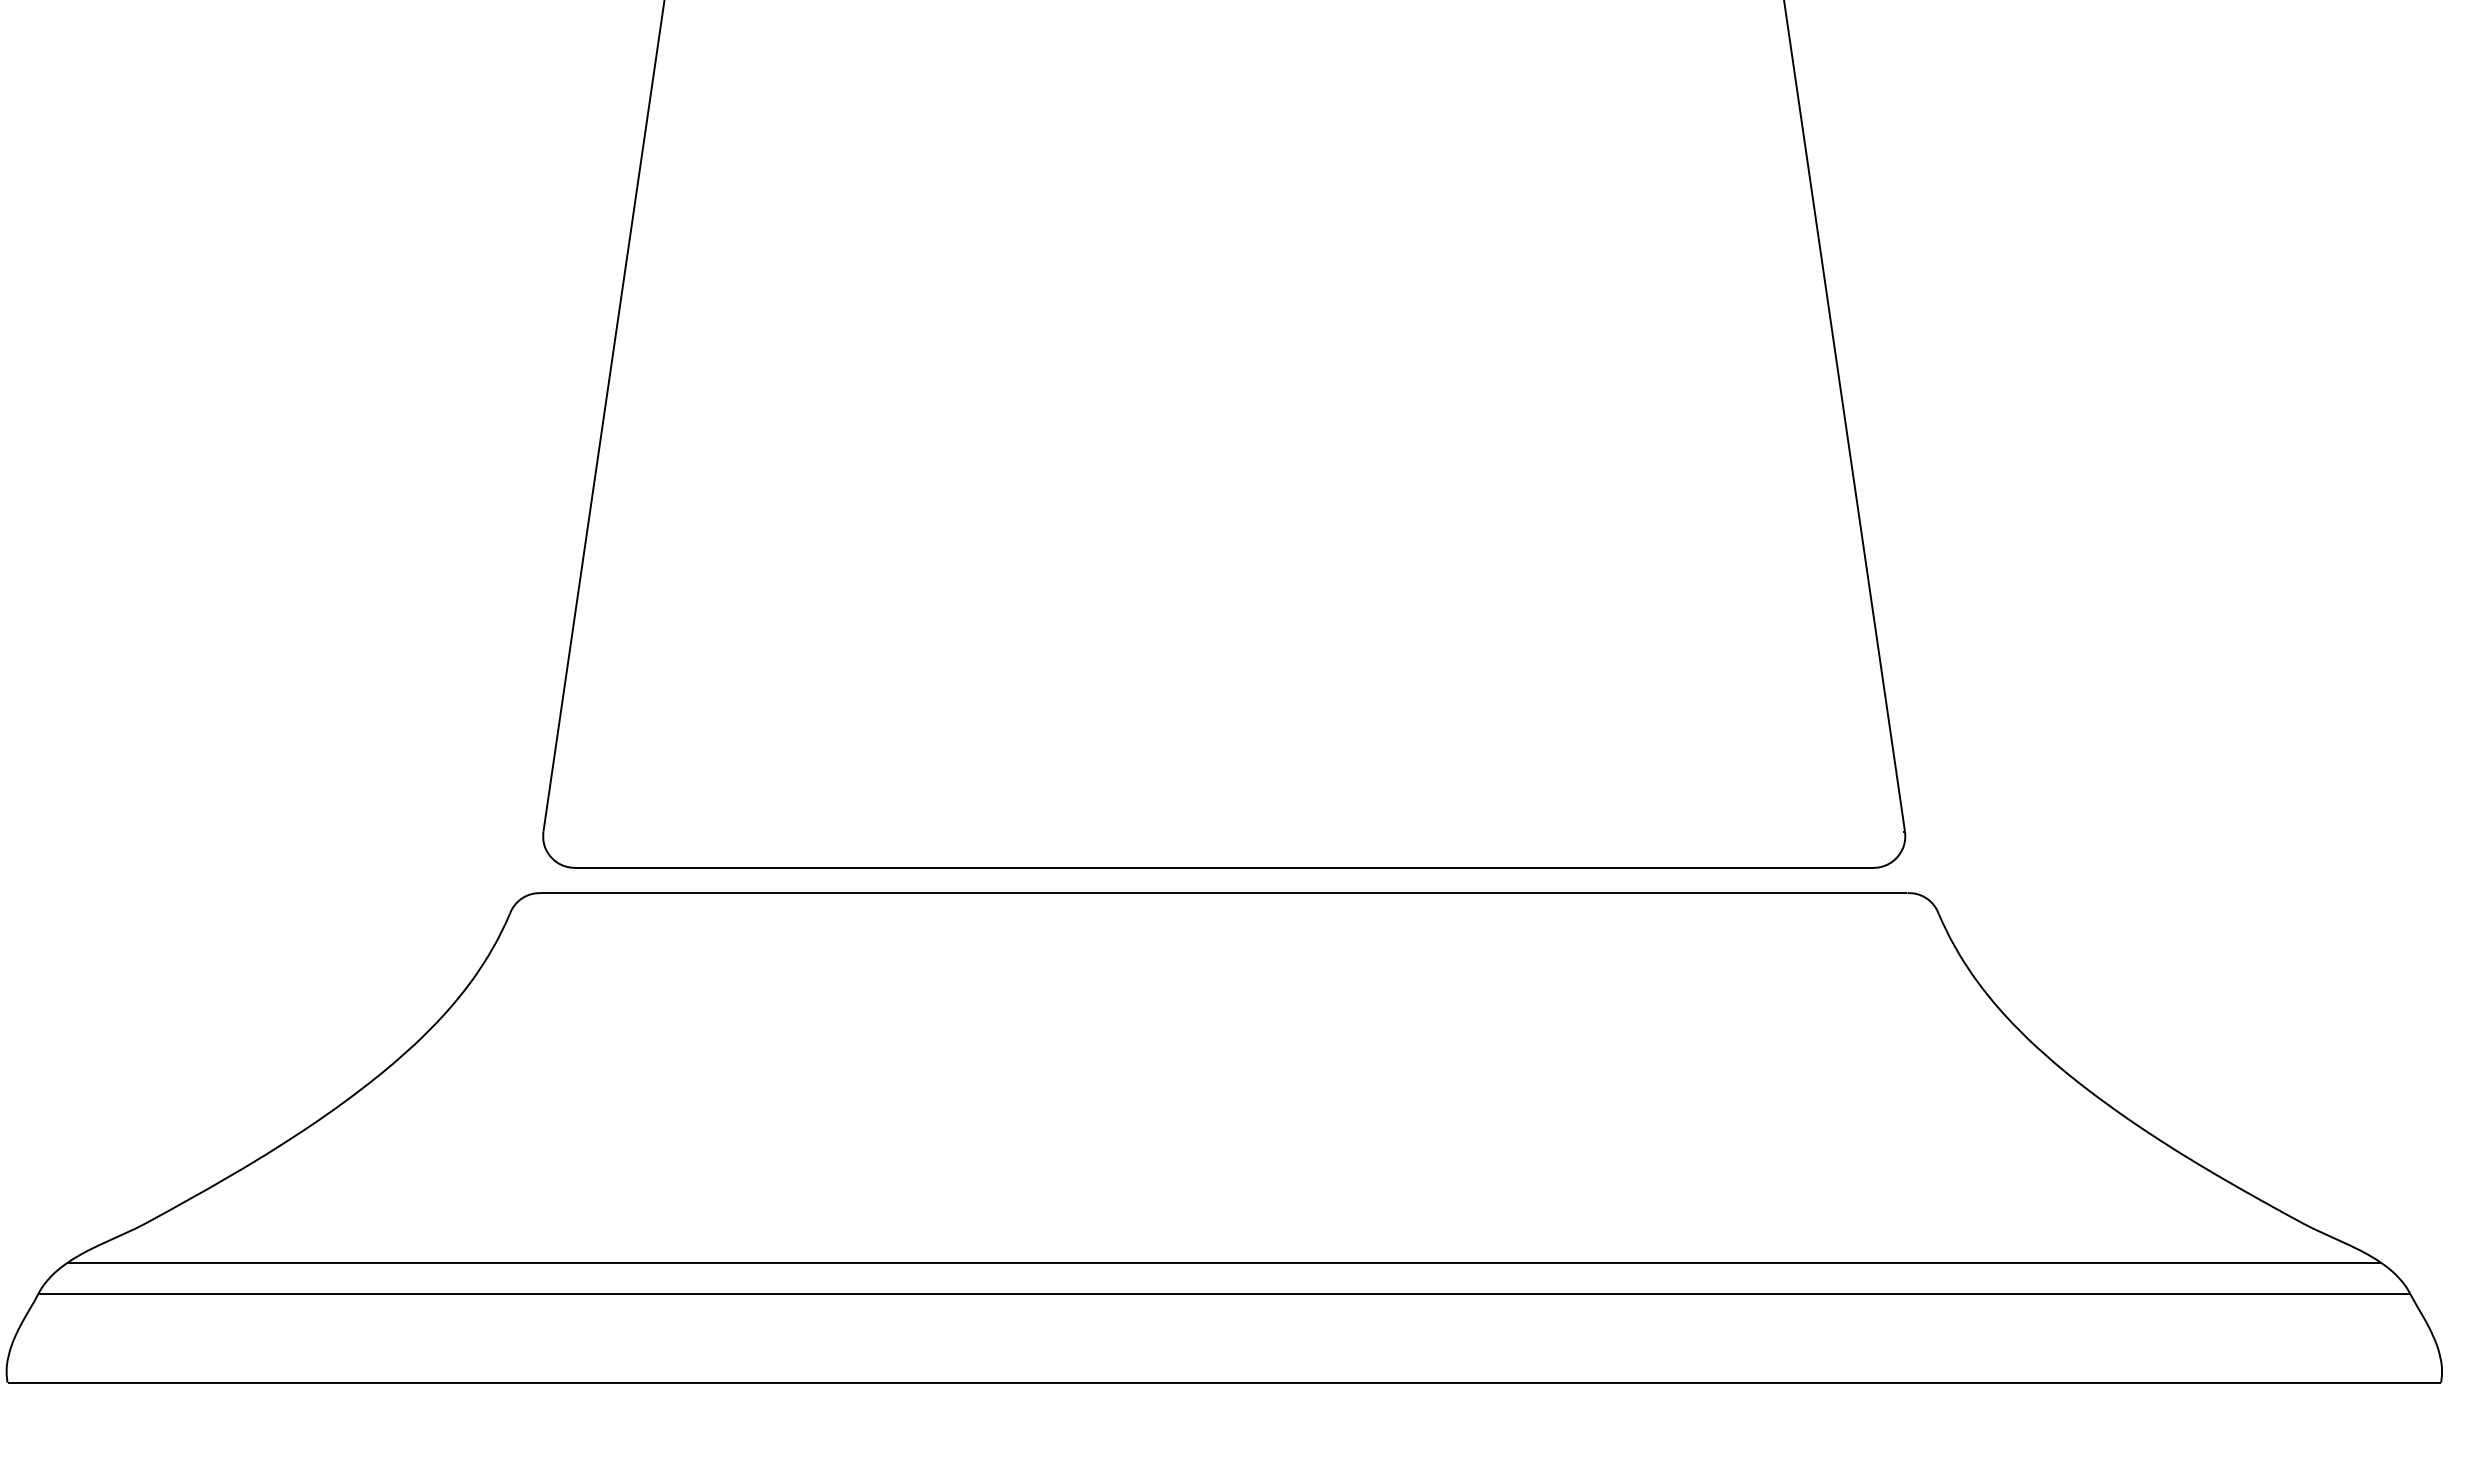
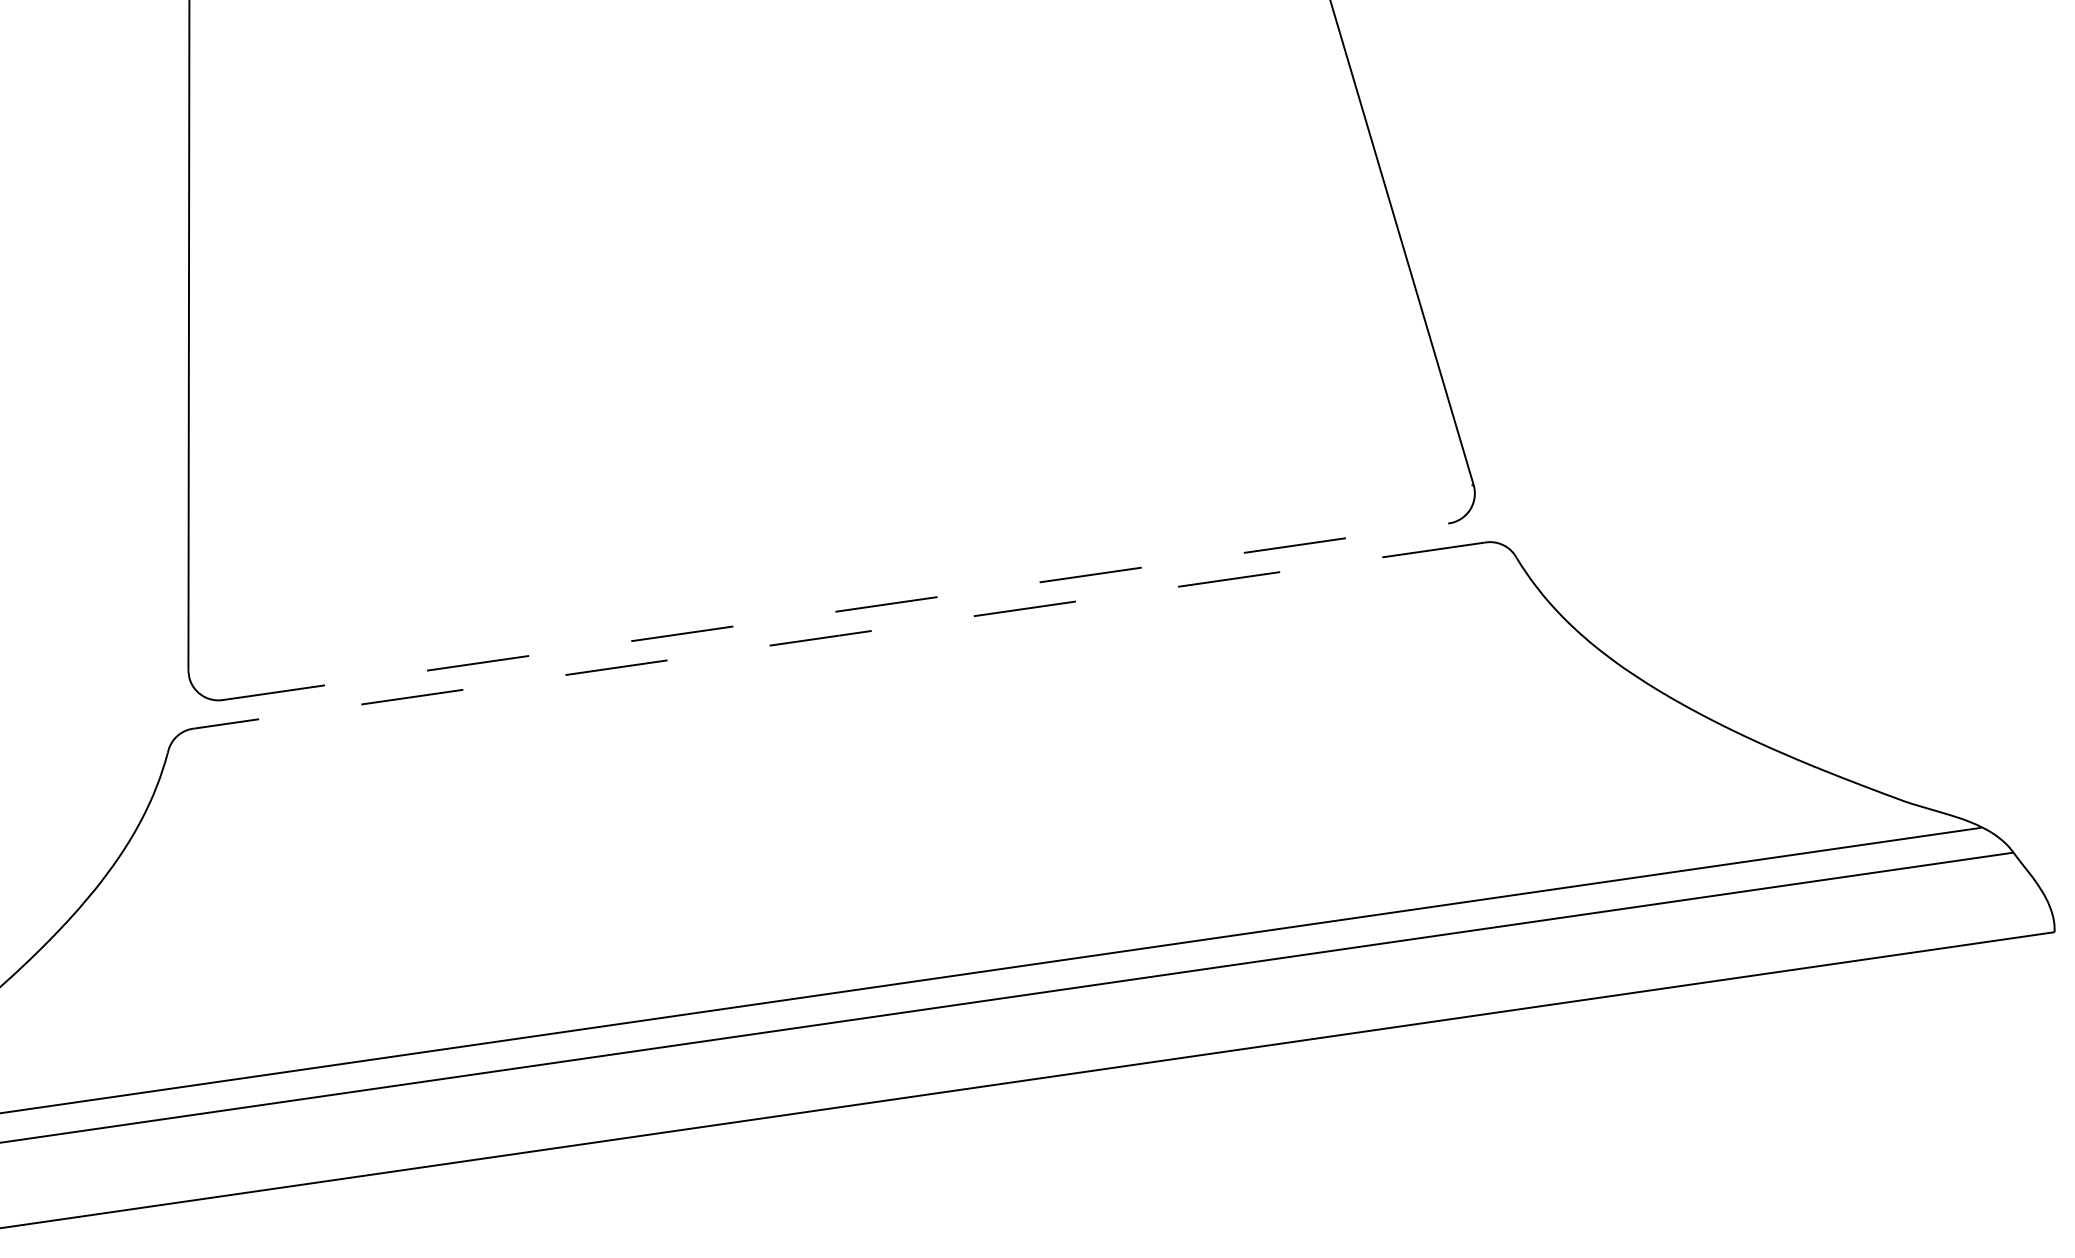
line: (1224, 867) -> (836, 611), solid -> dashed
line: (1224, 893) -> (839, 635), solid -> dashed

